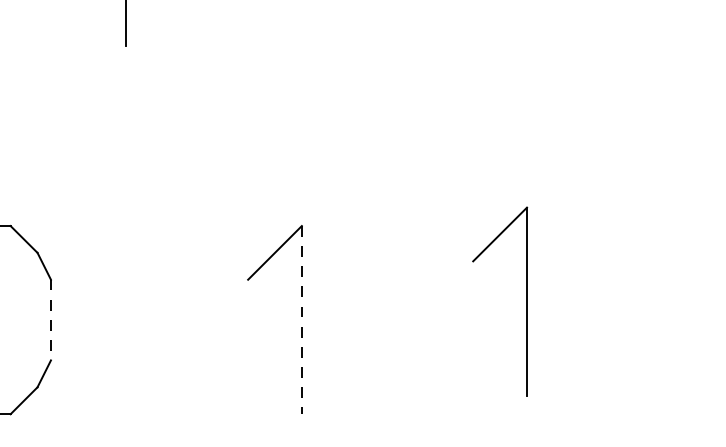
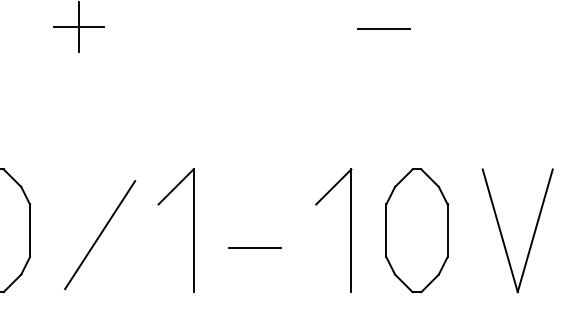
line: (125, 8) -> (78, 27), added
line: (593, 11) -> (383, 29), added
part: (525, 301) -> (350, 230), moved
part: (643, 319) -> (416, 230), added
line: (51, 321) -> (30, 231), dashed -> solid
line: (301, 321) -> (193, 231), dashed -> solid
line: (159, 327) -> (100, 235), added
line: (395, 347) -> (254, 248), added

